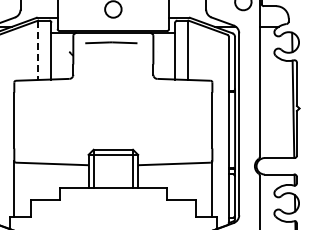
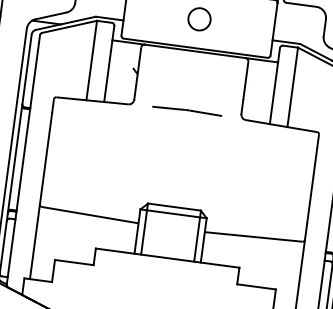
line: (111, 42) -> (187, 110), moved
line: (38, 50) -> (92, 60), dashed -> solid

